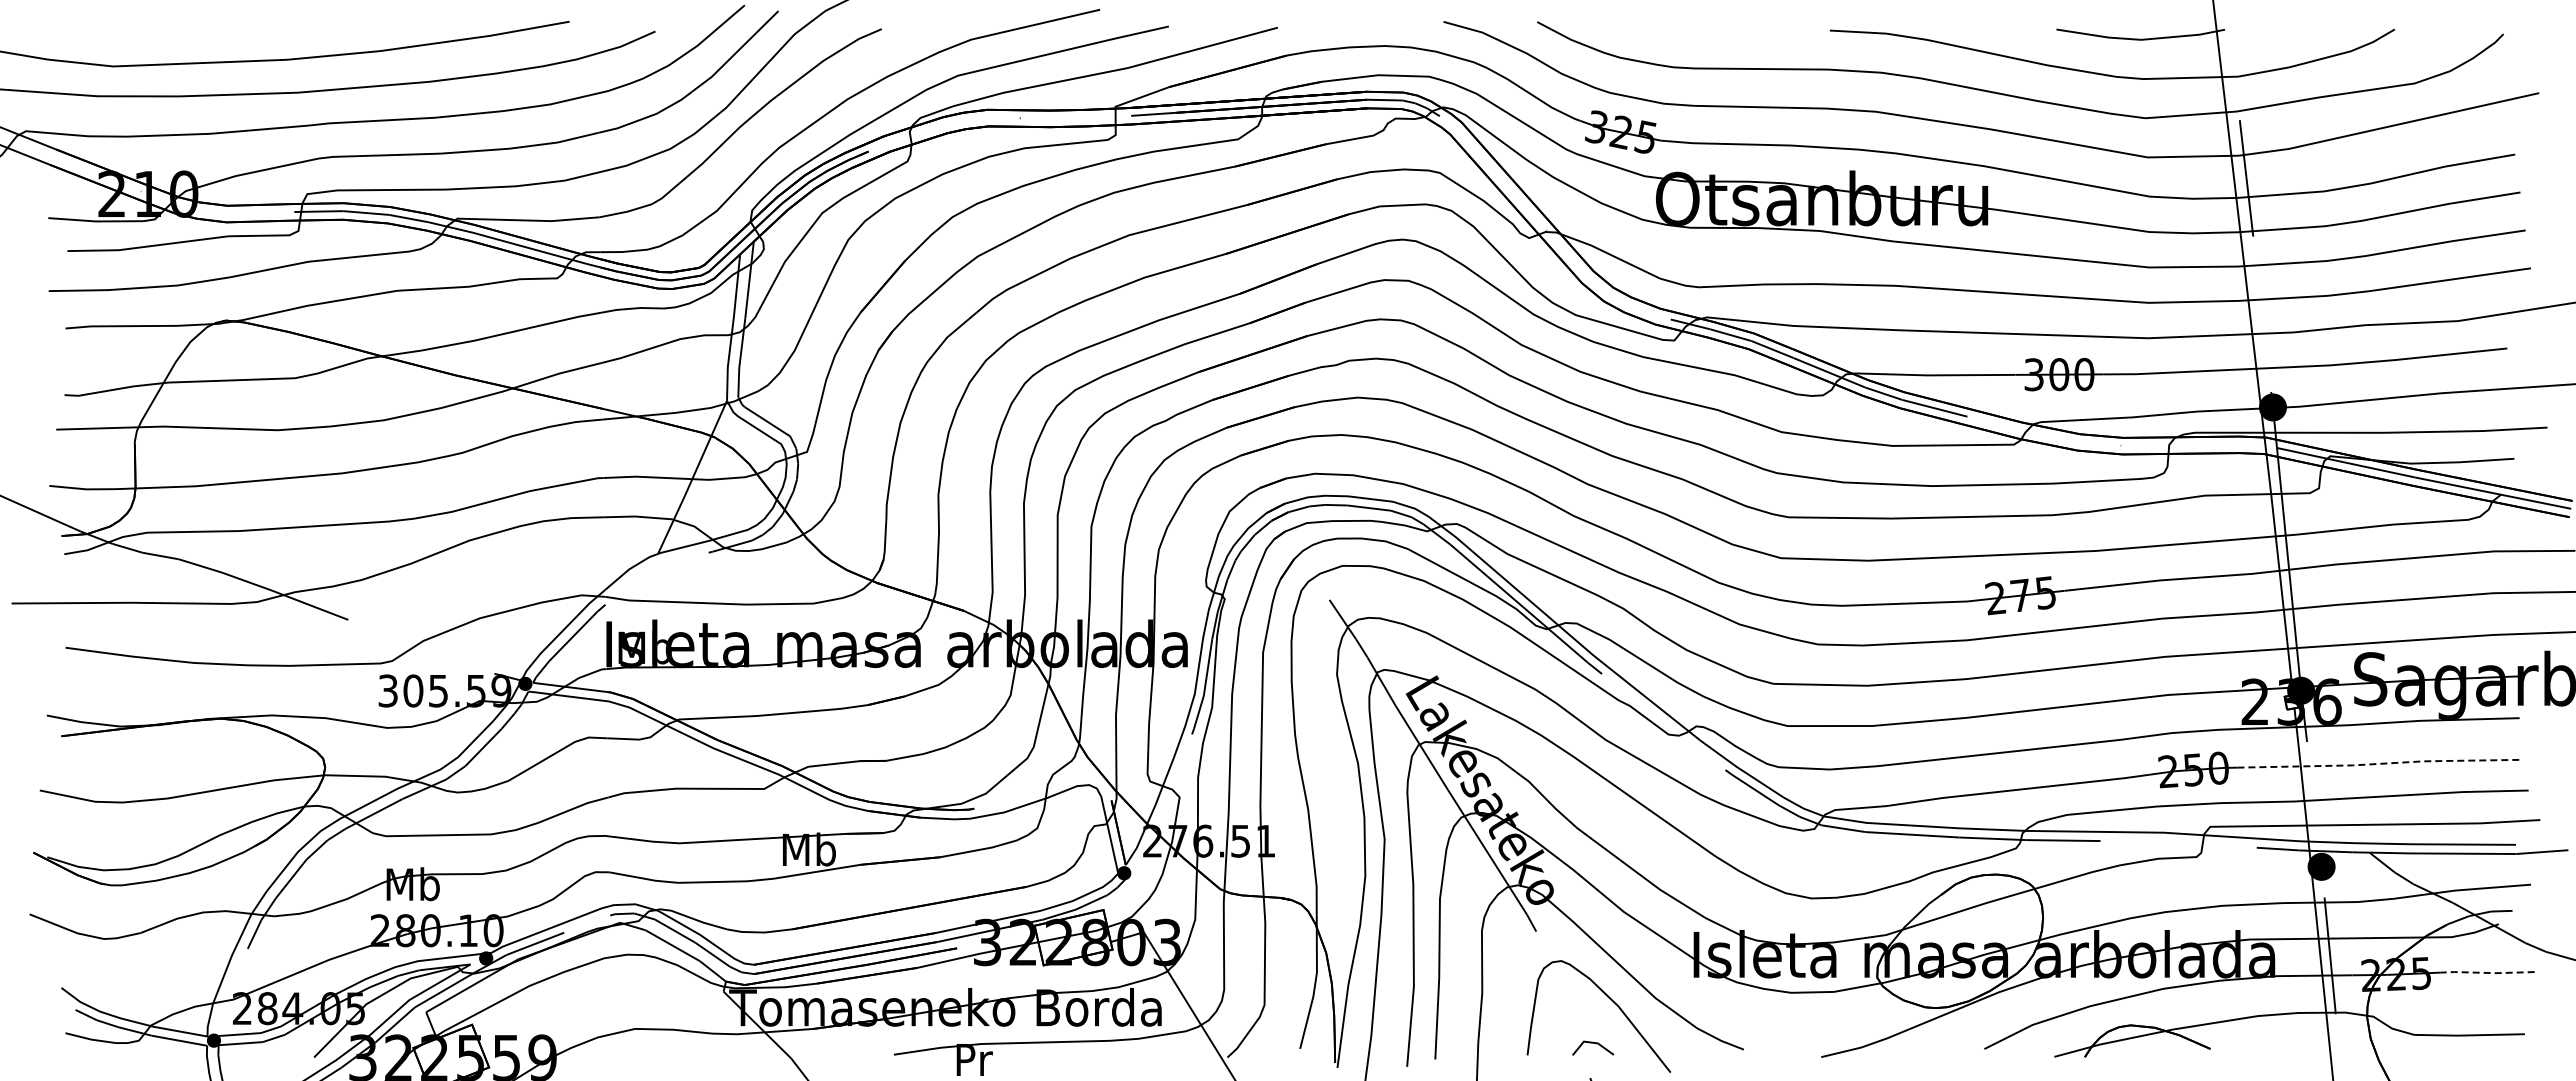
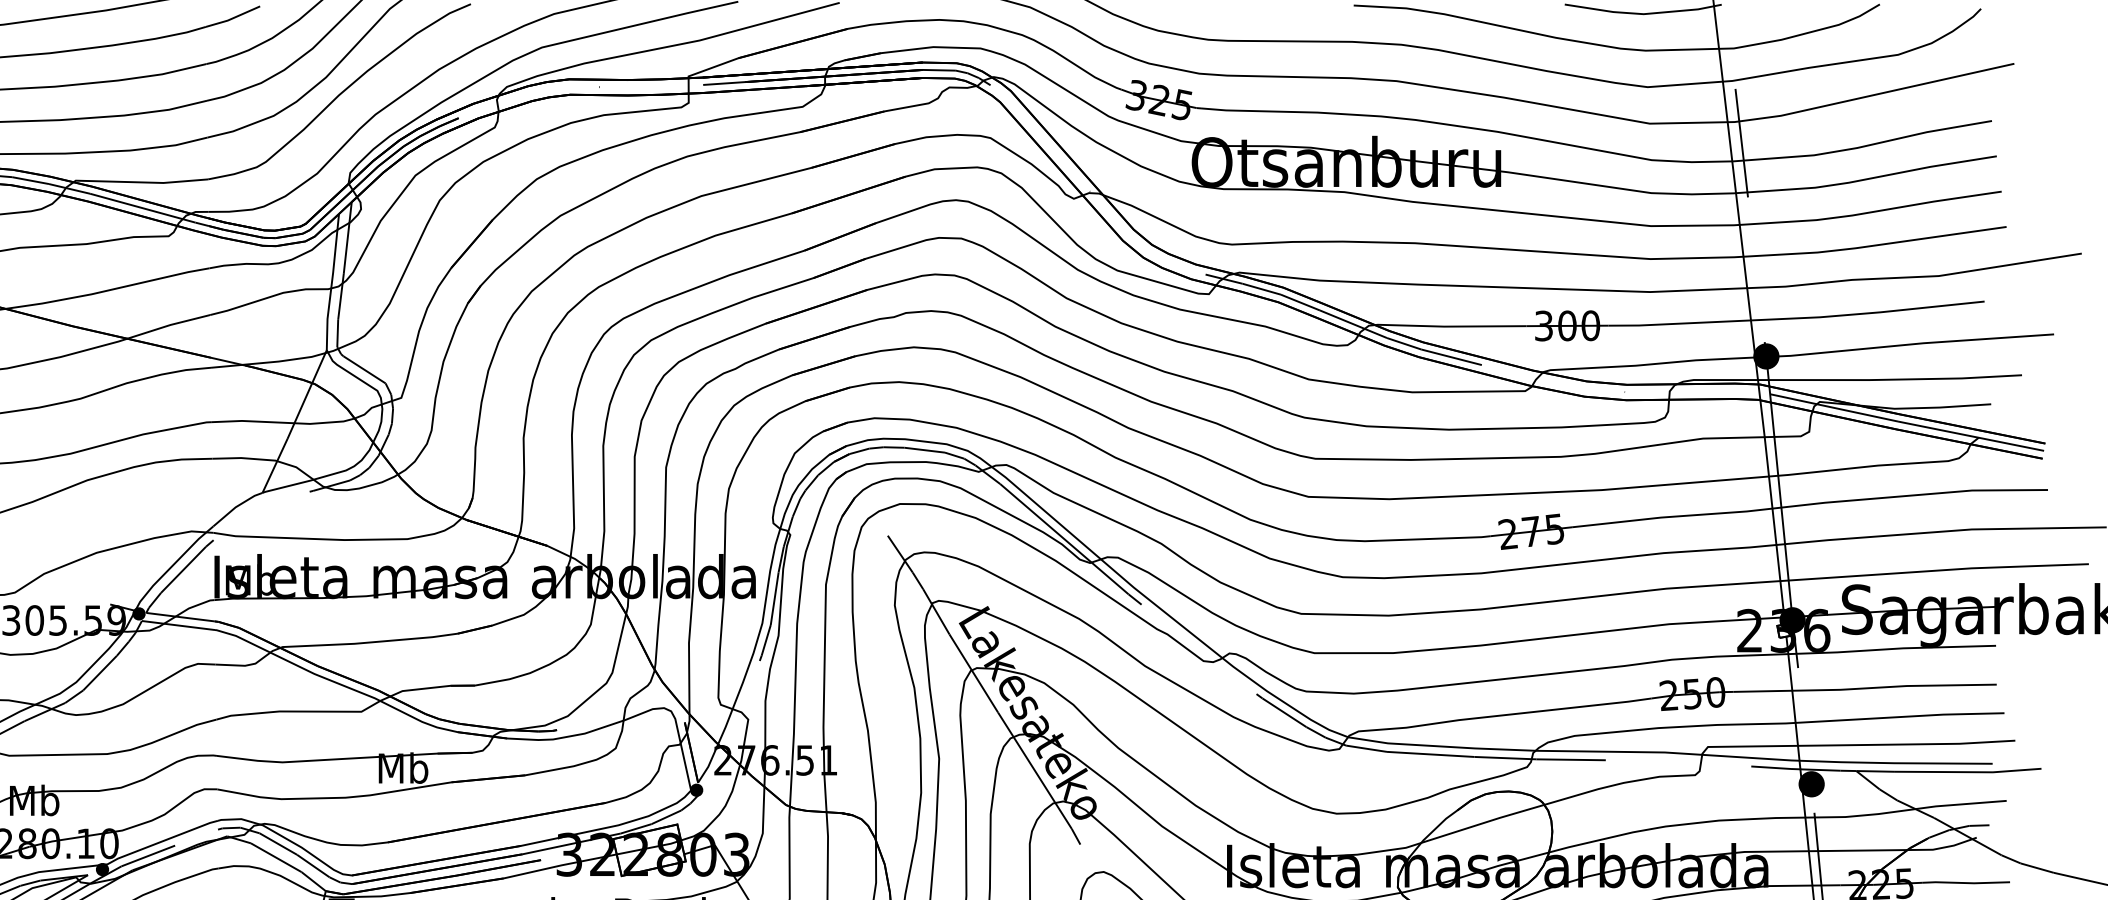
line: (2379, 763) -> (1865, 688), dashed -> solid
line: (2487, 972) -> (1966, 882), dashed -> solid

